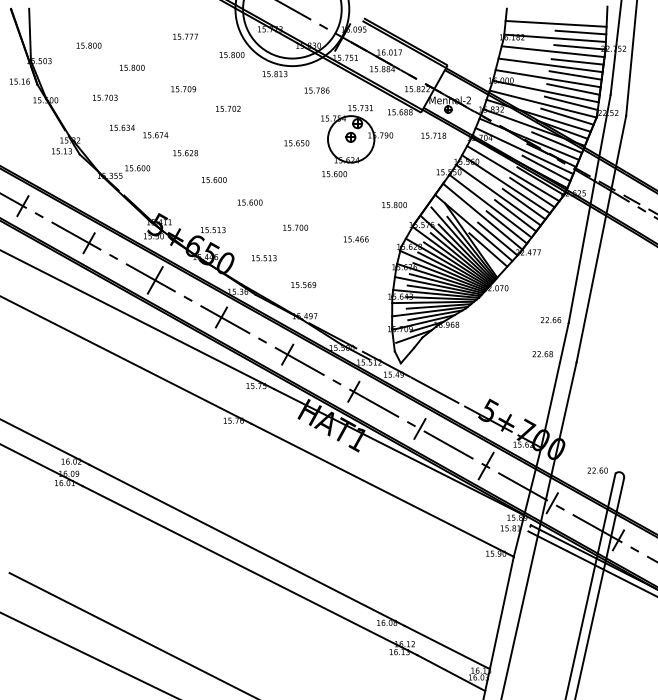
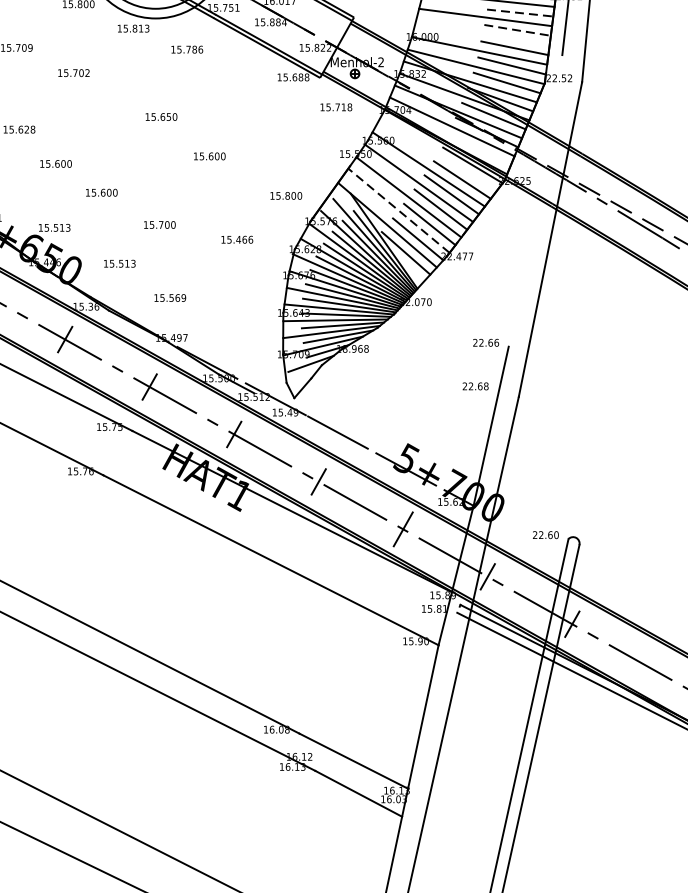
line: (578, 61) -> (521, 12), solid -> dashed
line: (576, 75) -> (518, 30), solid -> dashed
line: (547, 78) -> (481, 34), removed
part: (357, 134) -> (238, 105), removed
line: (546, 168) -> (480, 149), removed
line: (513, 173) -> (438, 155), removed
line: (589, 208) -> (535, 200), removed
line: (482, 216) -> (398, 210), solid -> dashed

